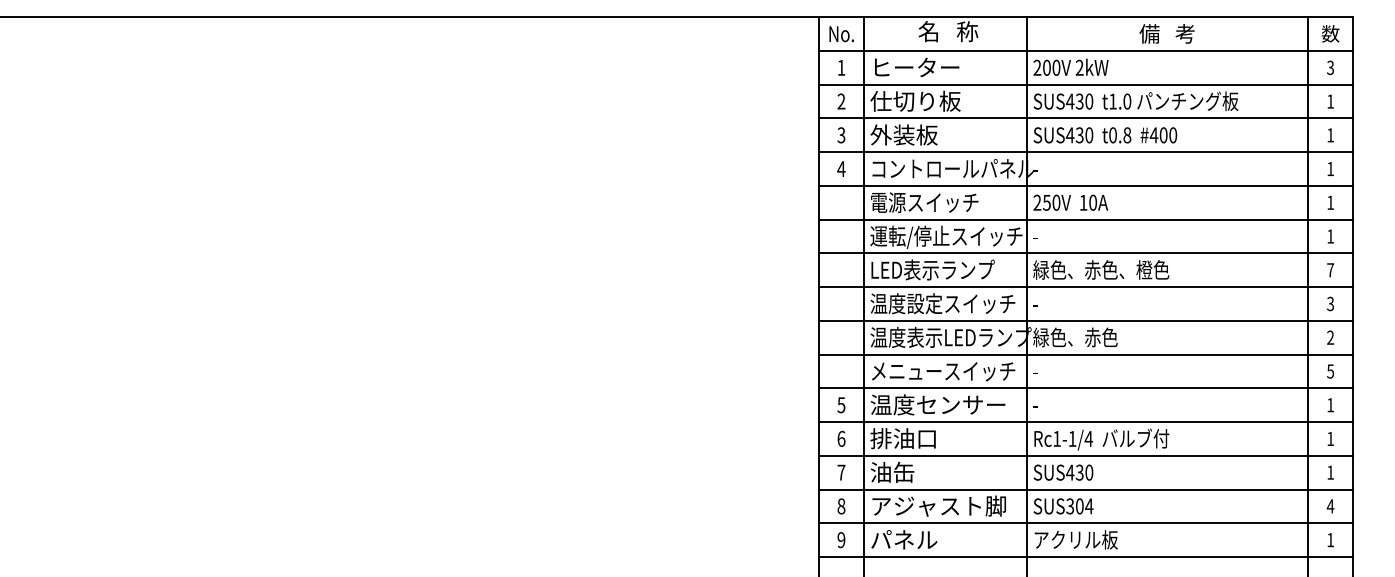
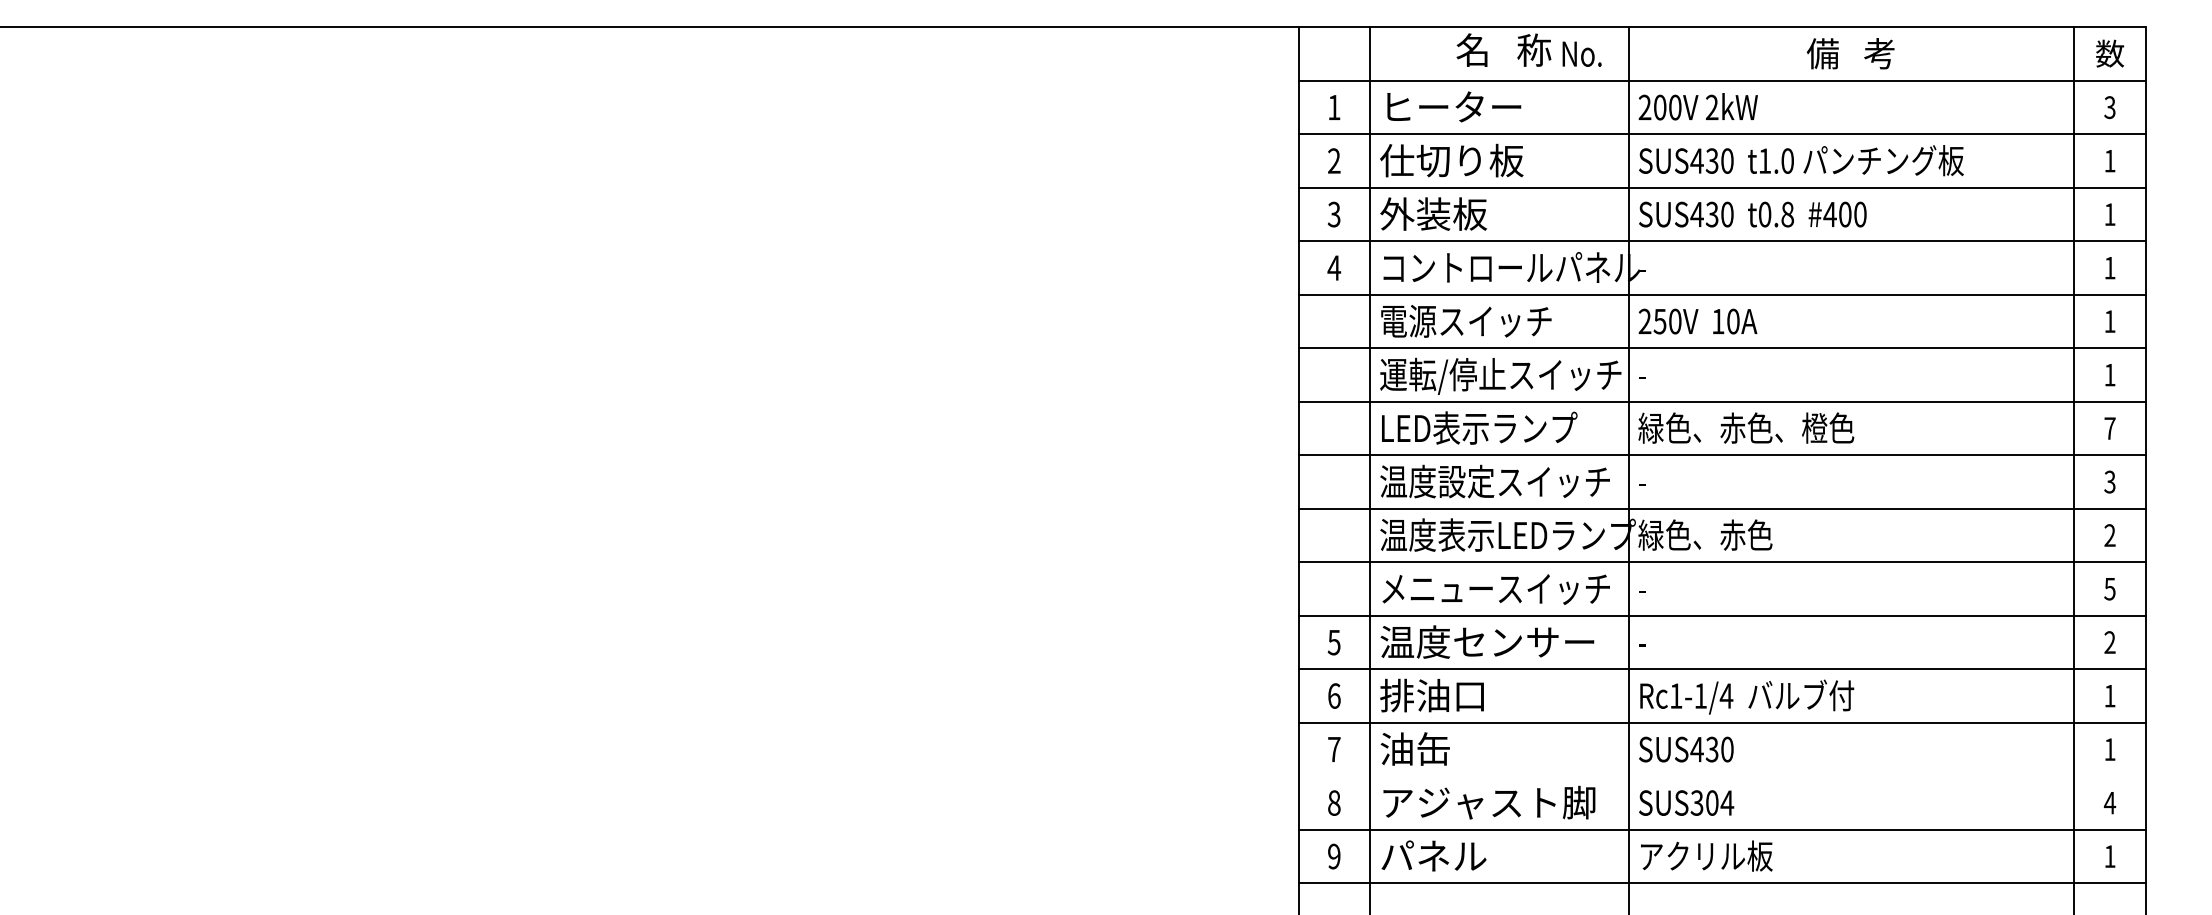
text: (841, 34) -> (1581, 54), moved
text: (1330, 405) -> (2109, 643), 1 -> 2
line: (1086, 489) -> (1722, 776), removed

